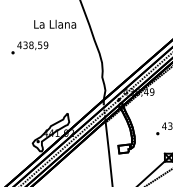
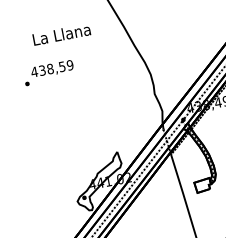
text: (55, 23) -> (61, 33), moved

